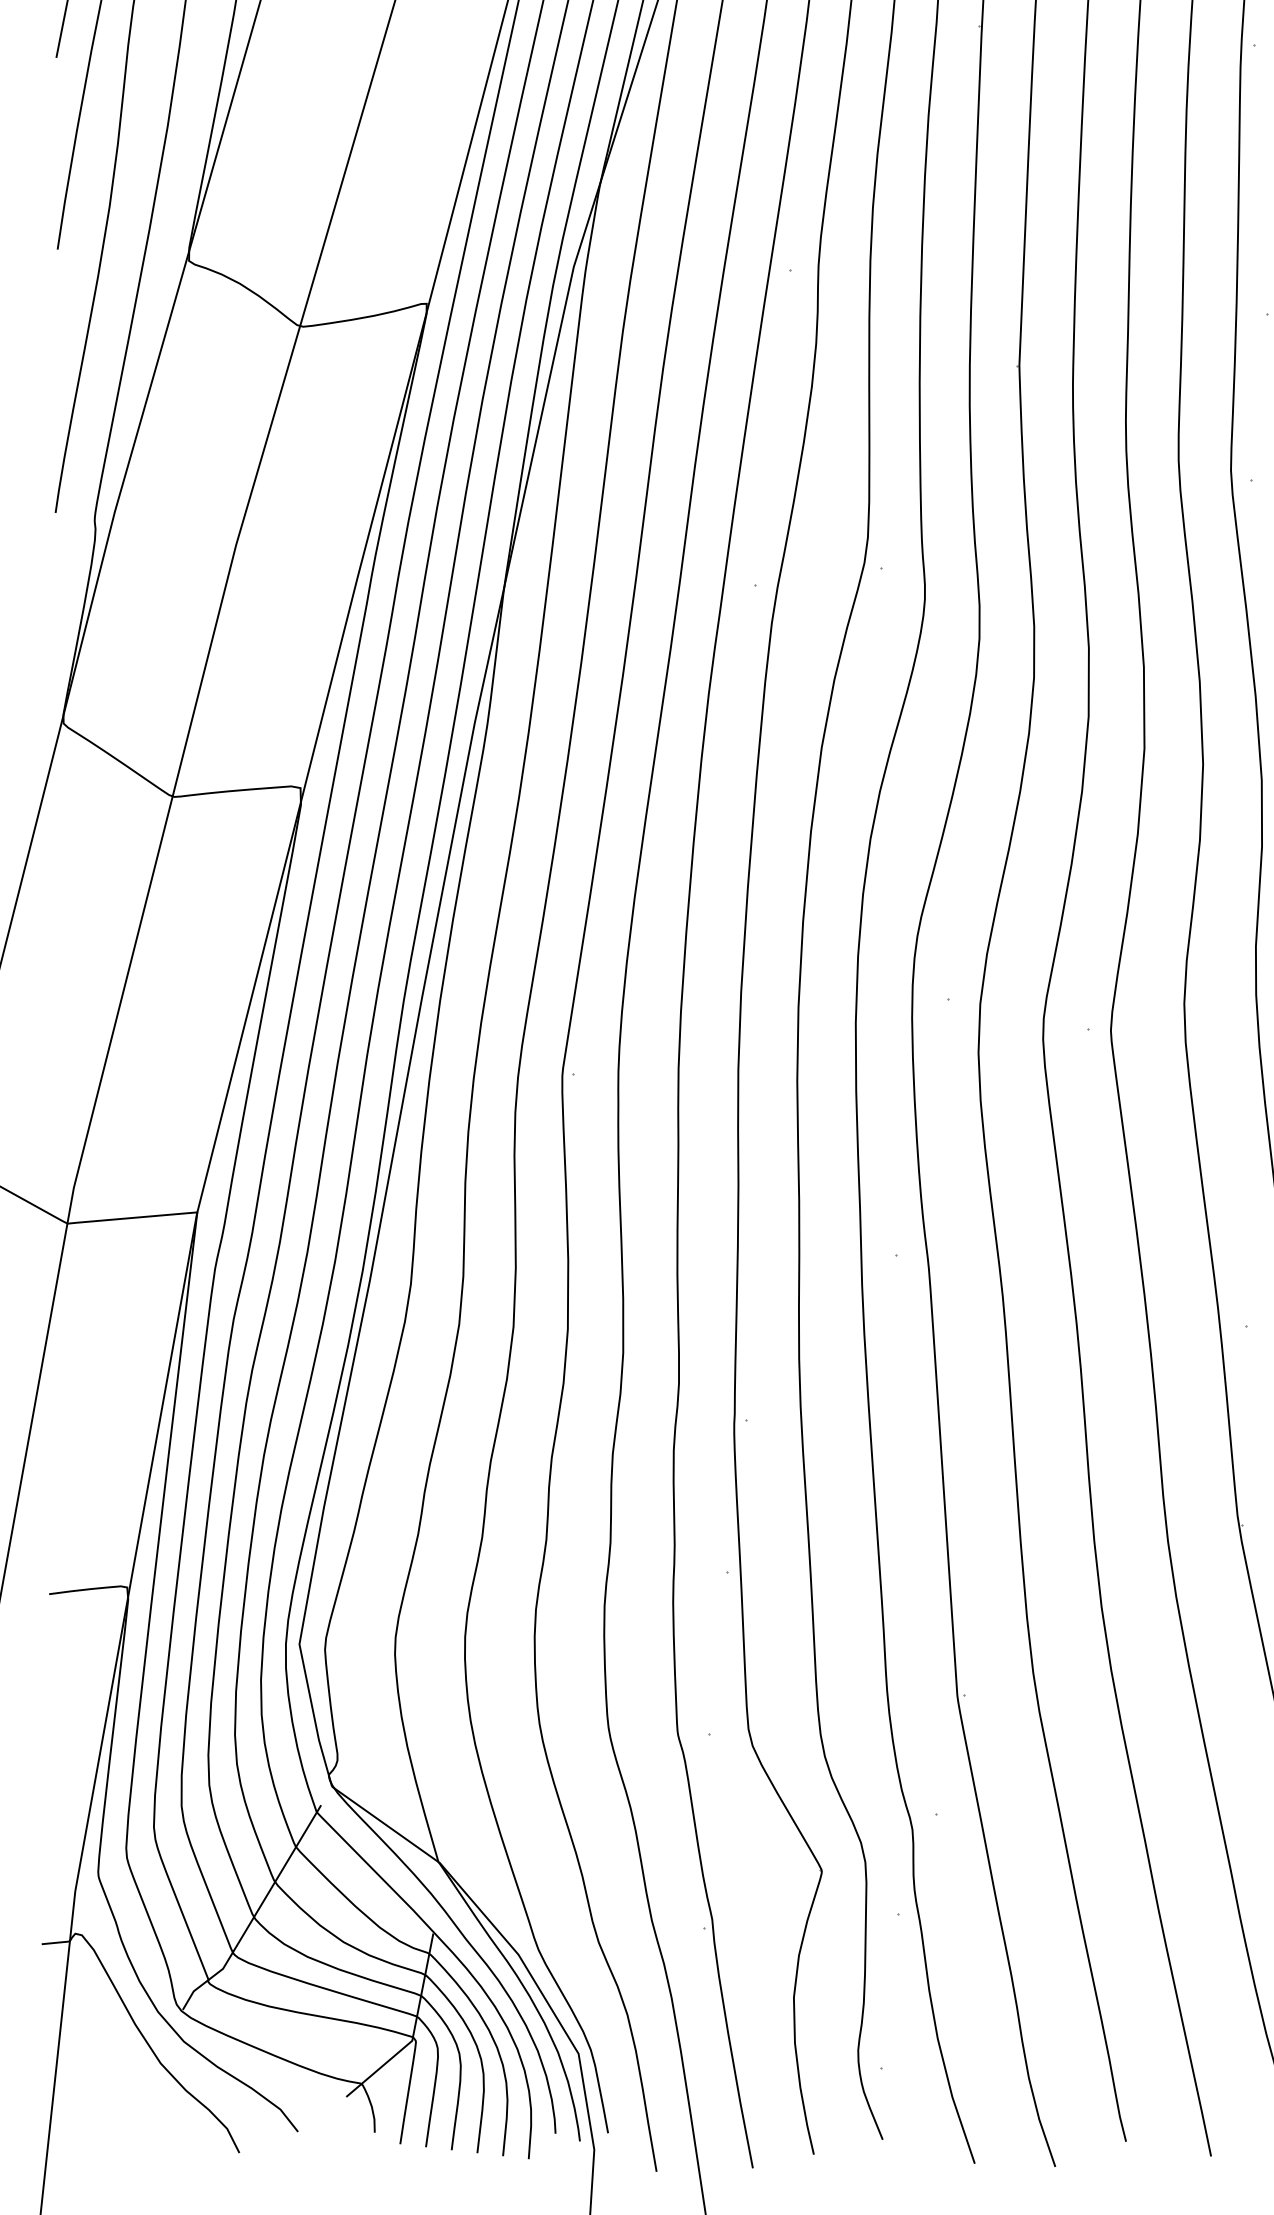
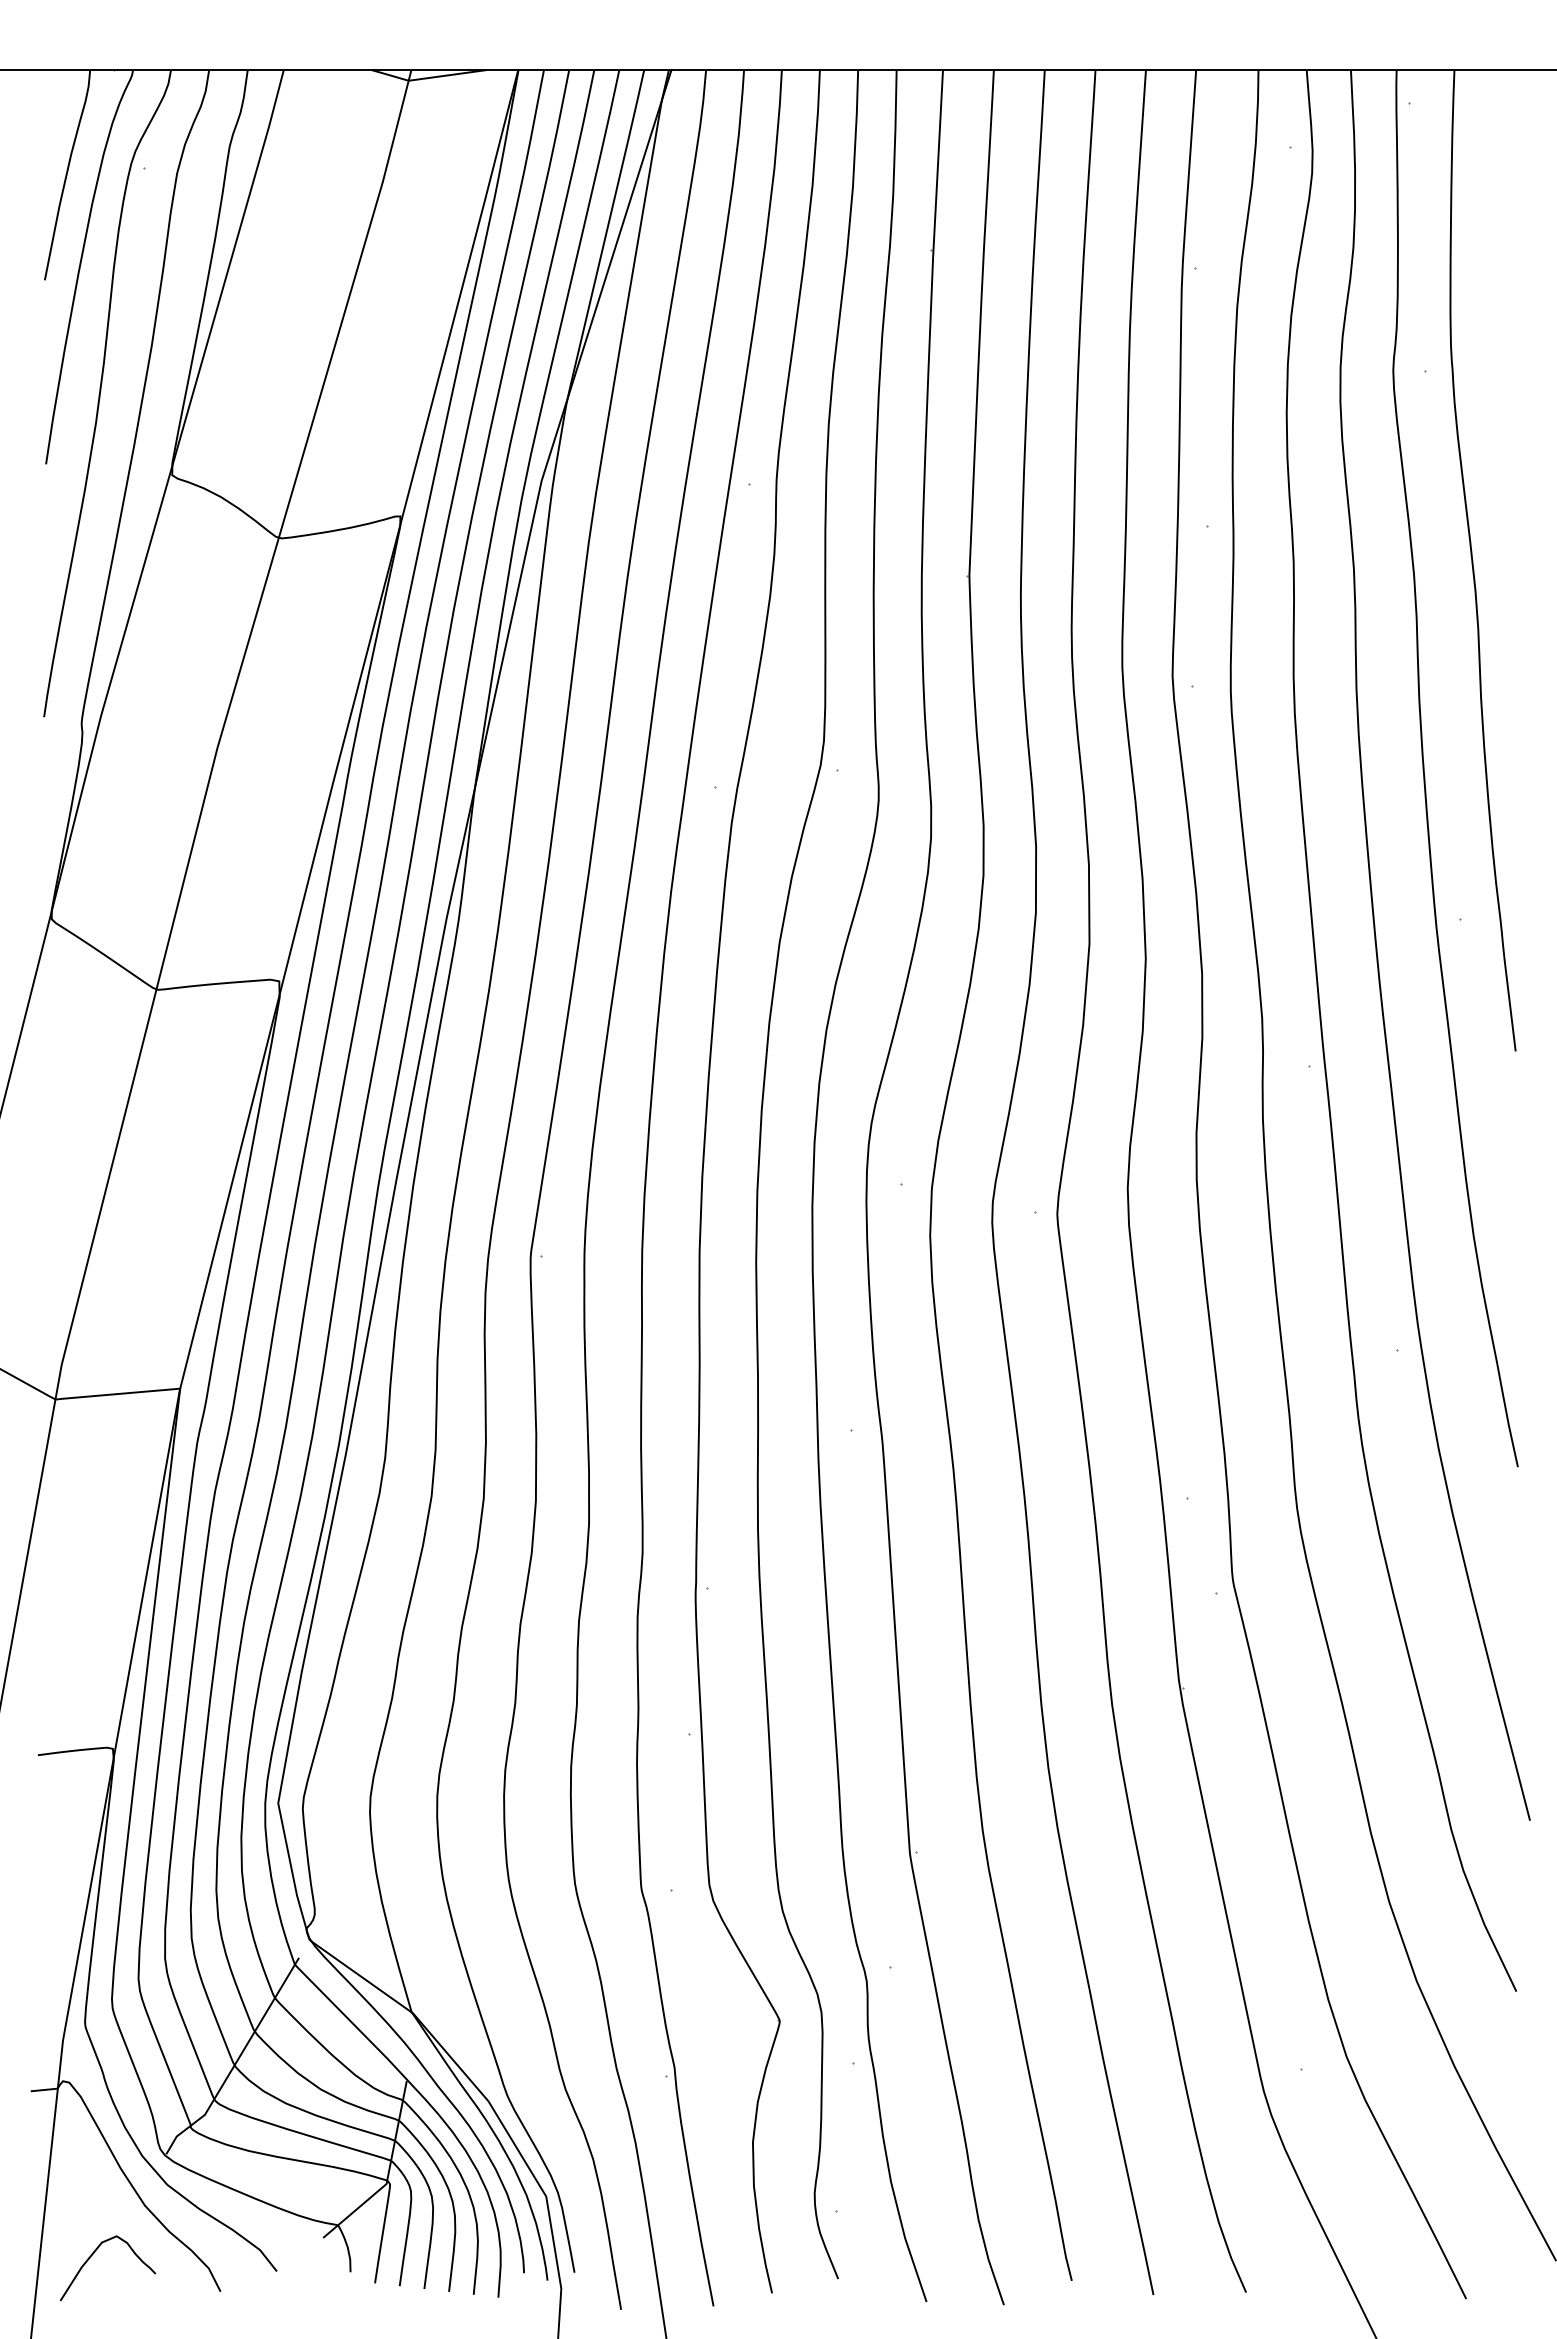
curve: (103, 2118) -> (90, 2258), added

